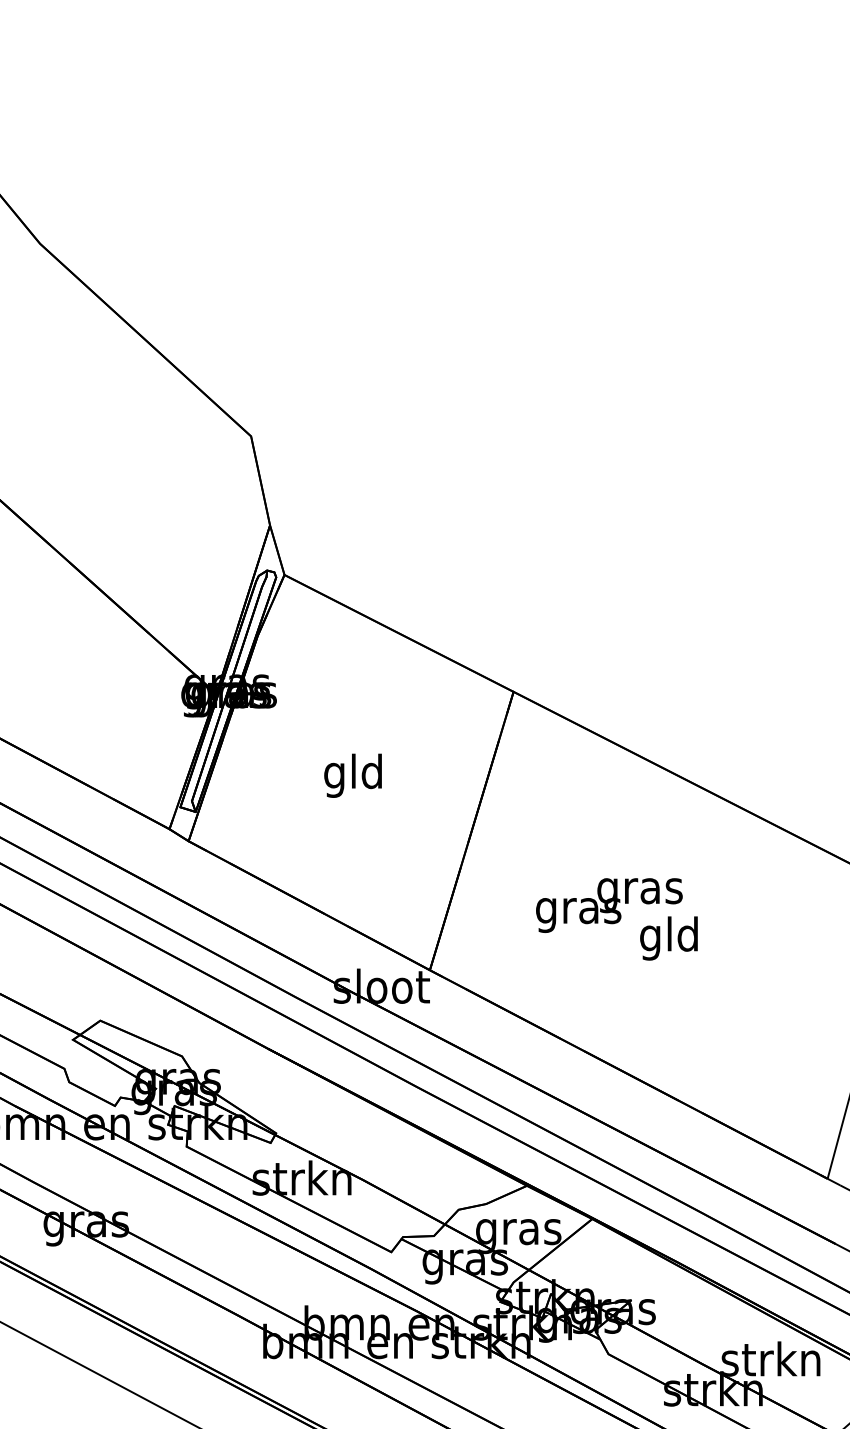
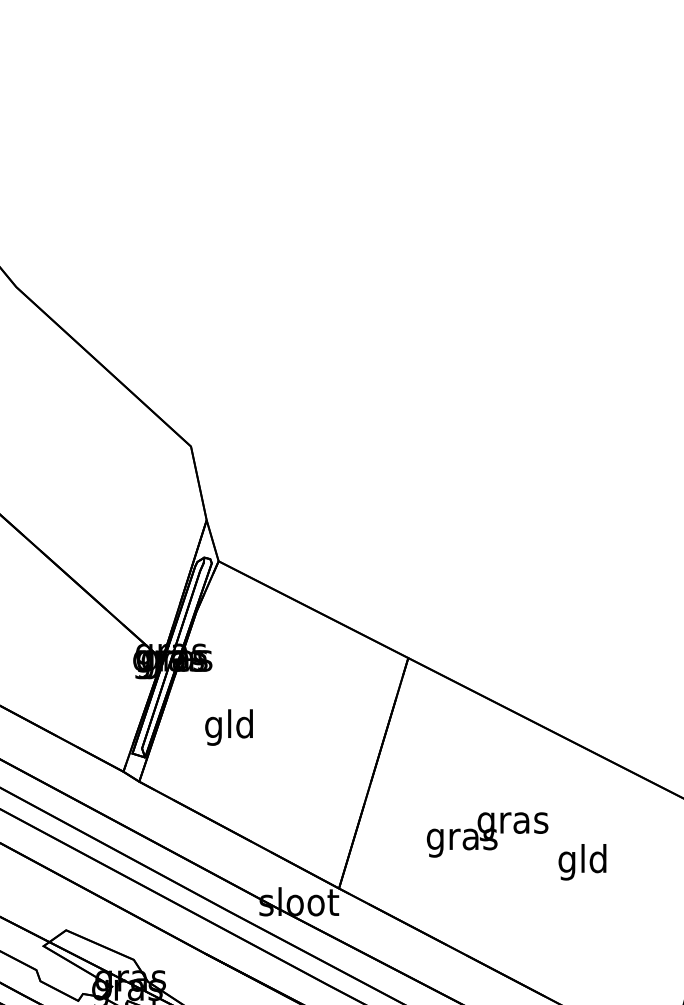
text: (352, 775) -> (228, 727), moved
text: (668, 938) -> (582, 862), moved

